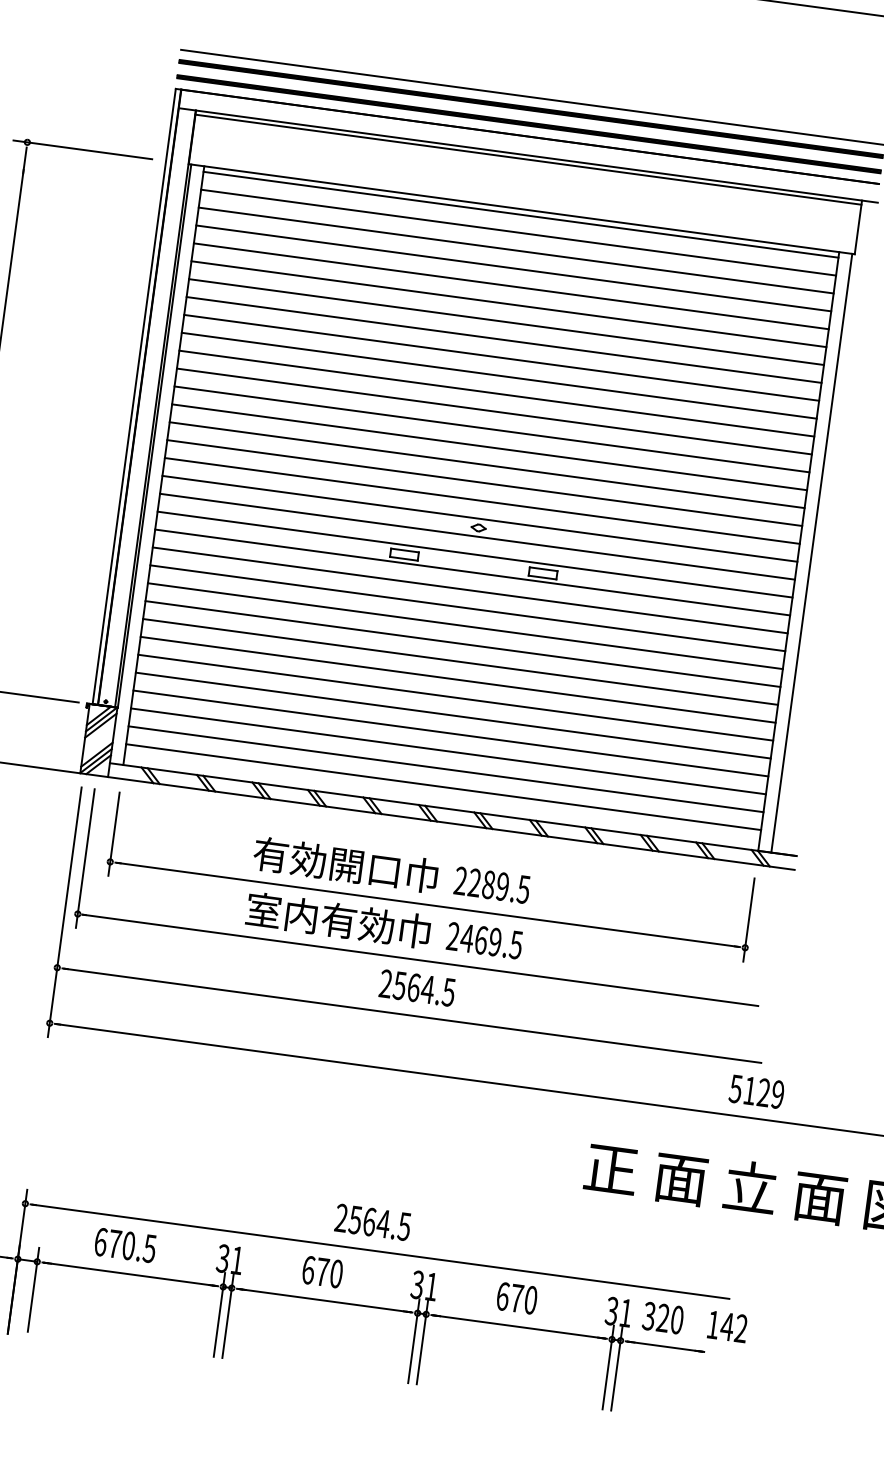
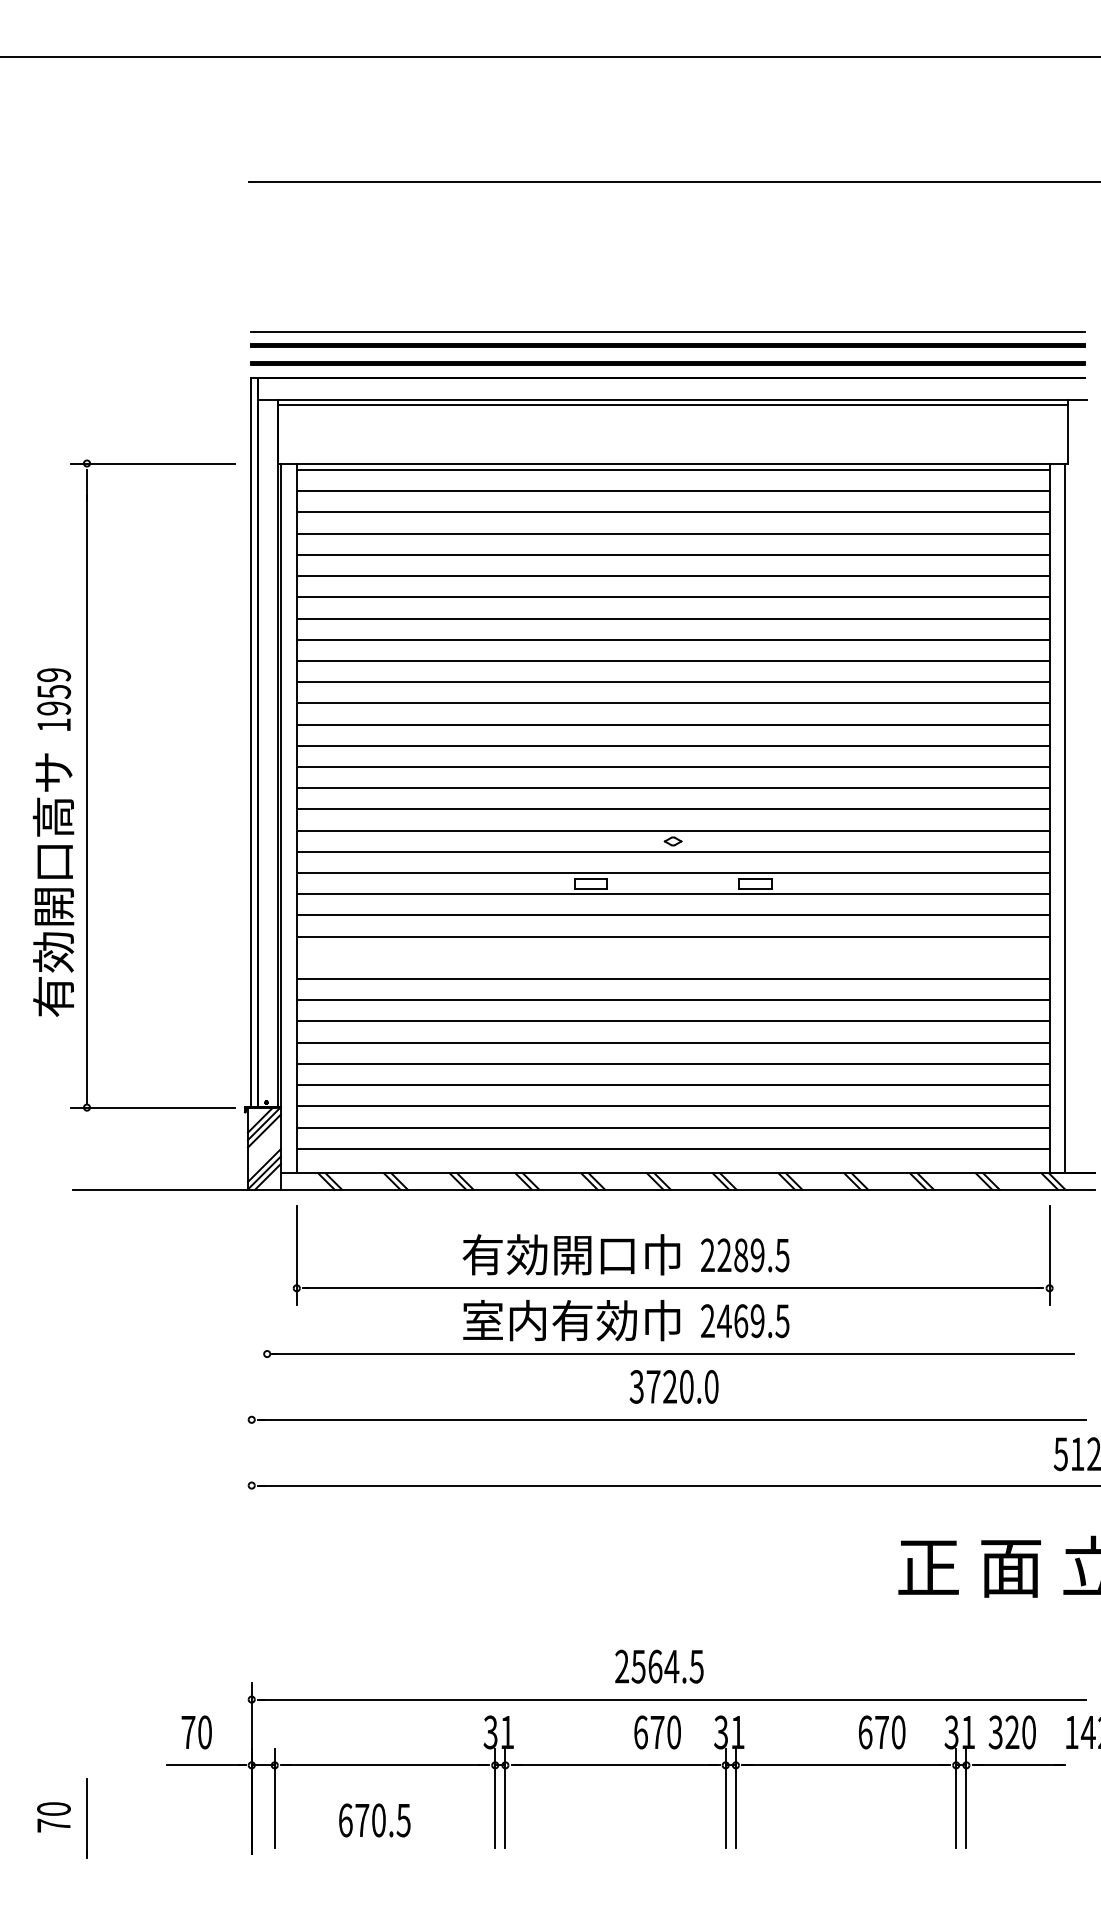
line: (464, 625) -> (672, 957), removed
line: (85, 858) -> (267, 1288), removed
line: (64, 912) -> (251, 1354), removed
text: (416, 987) -> (673, 1386), 2564.5 -> 3720.0
text: (125, 1245) -> (374, 1820), moved
text: (322, 1272) -> (657, 1732), moved
text: (517, 1298) -> (882, 1732), moved

